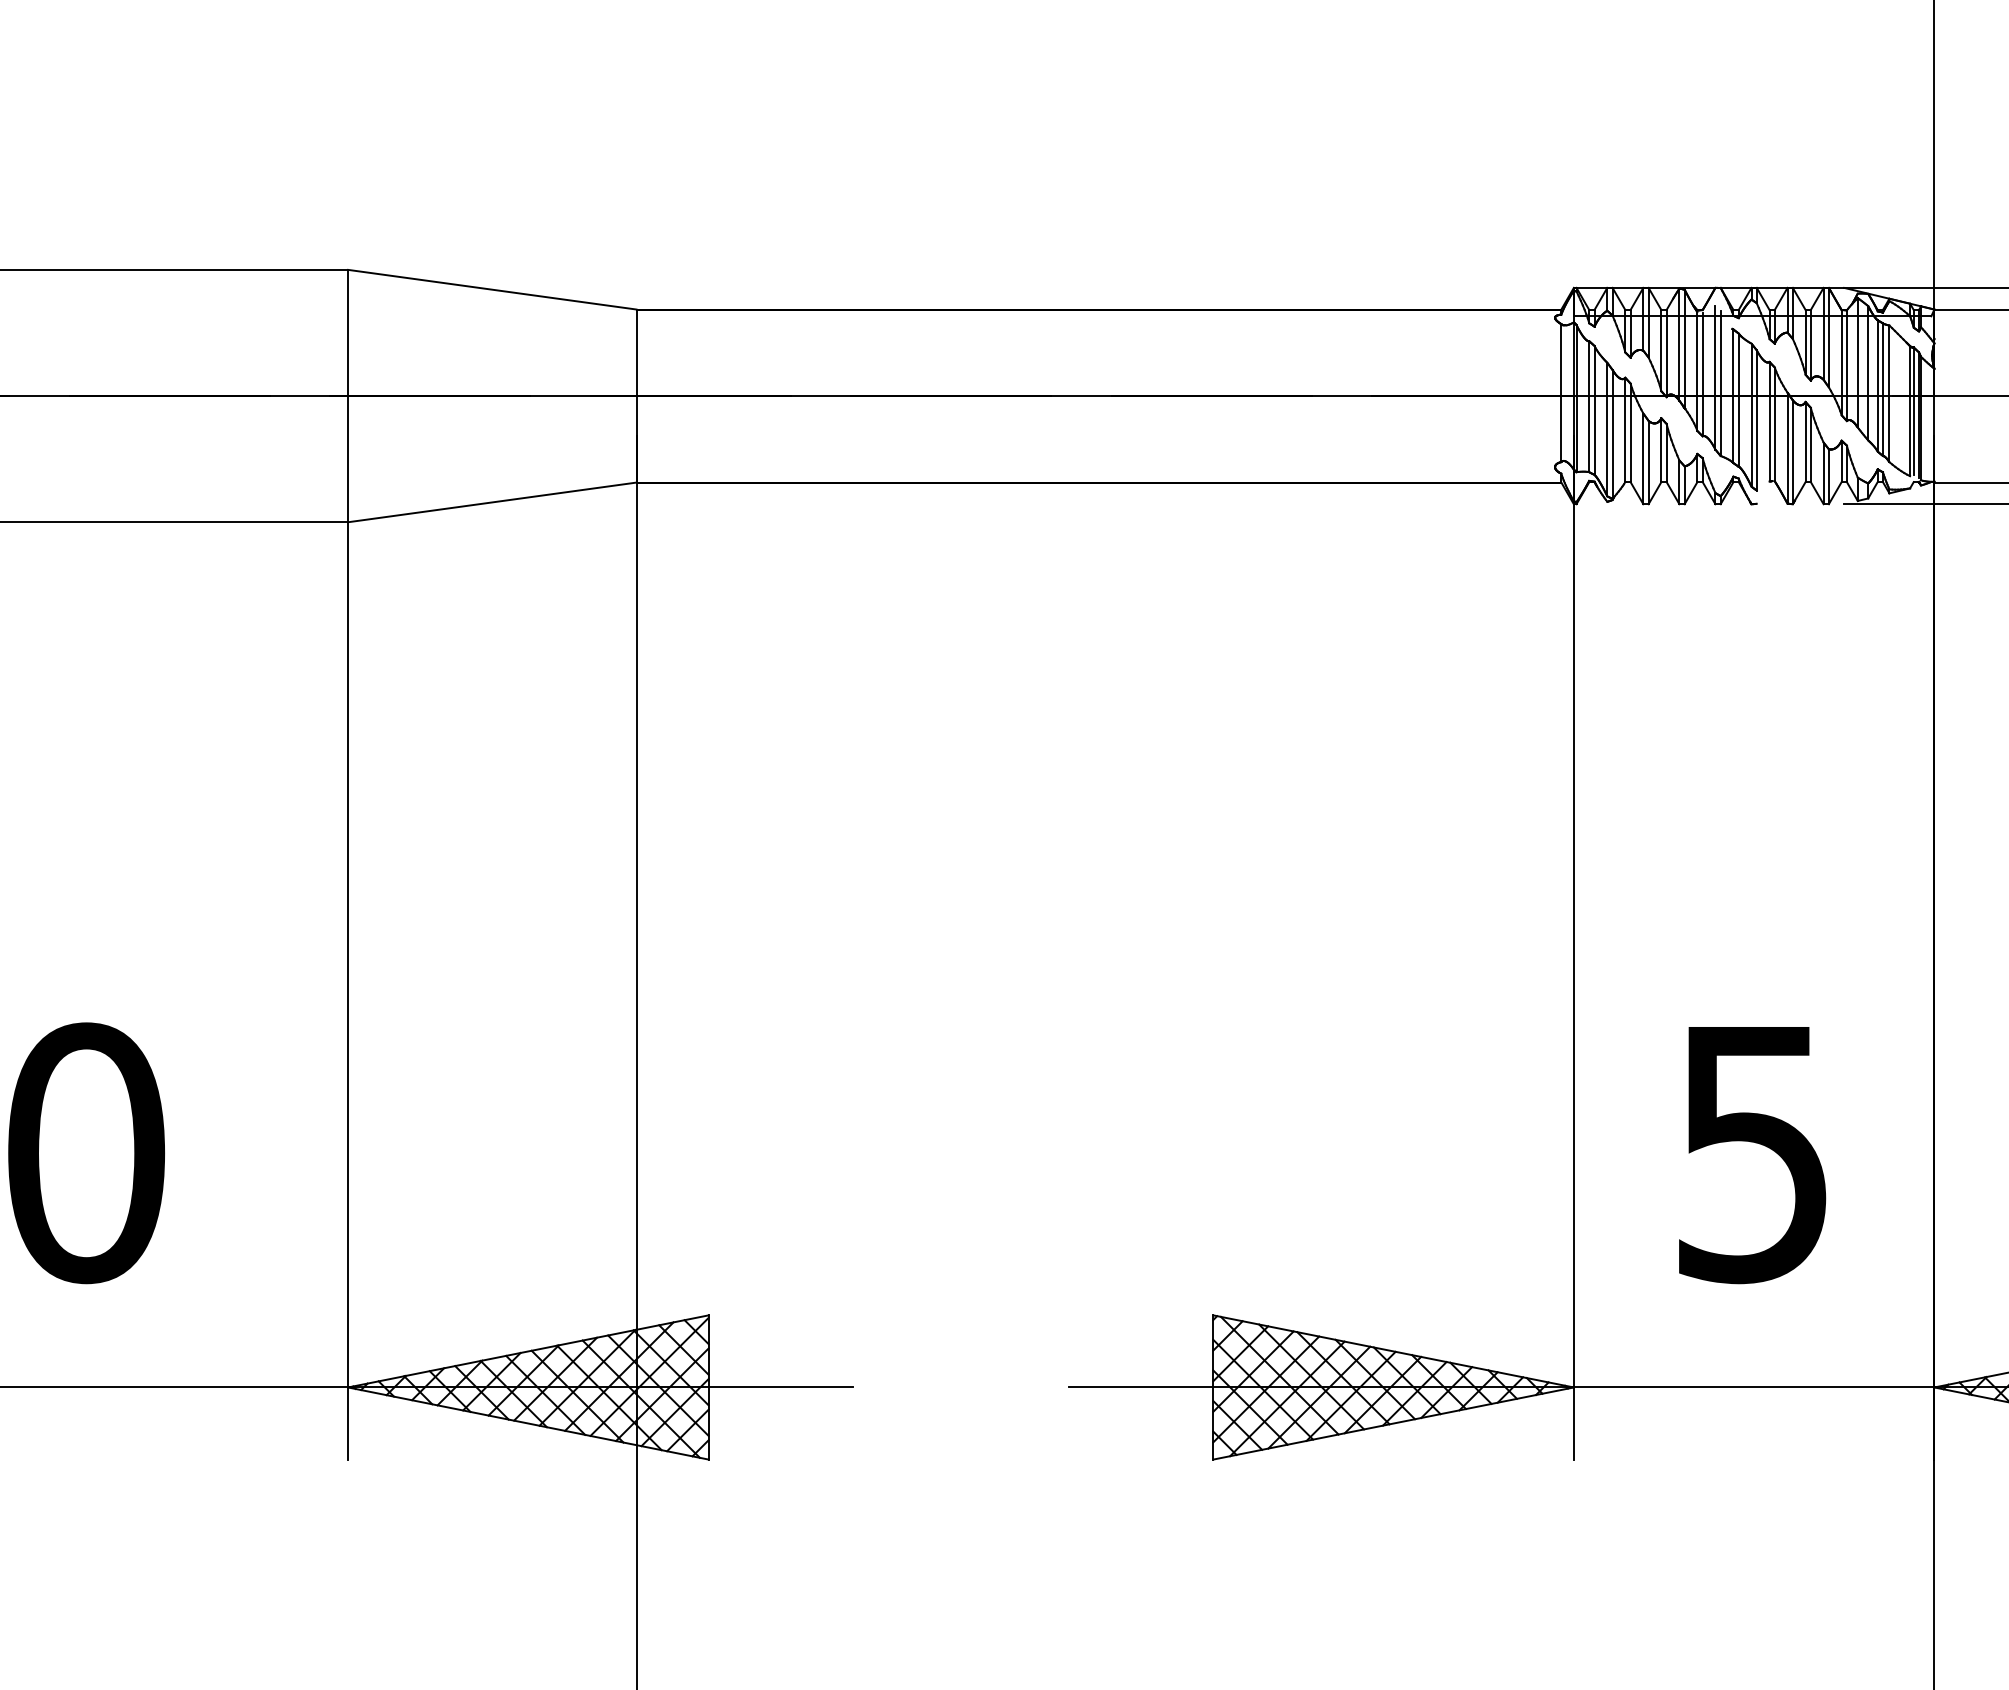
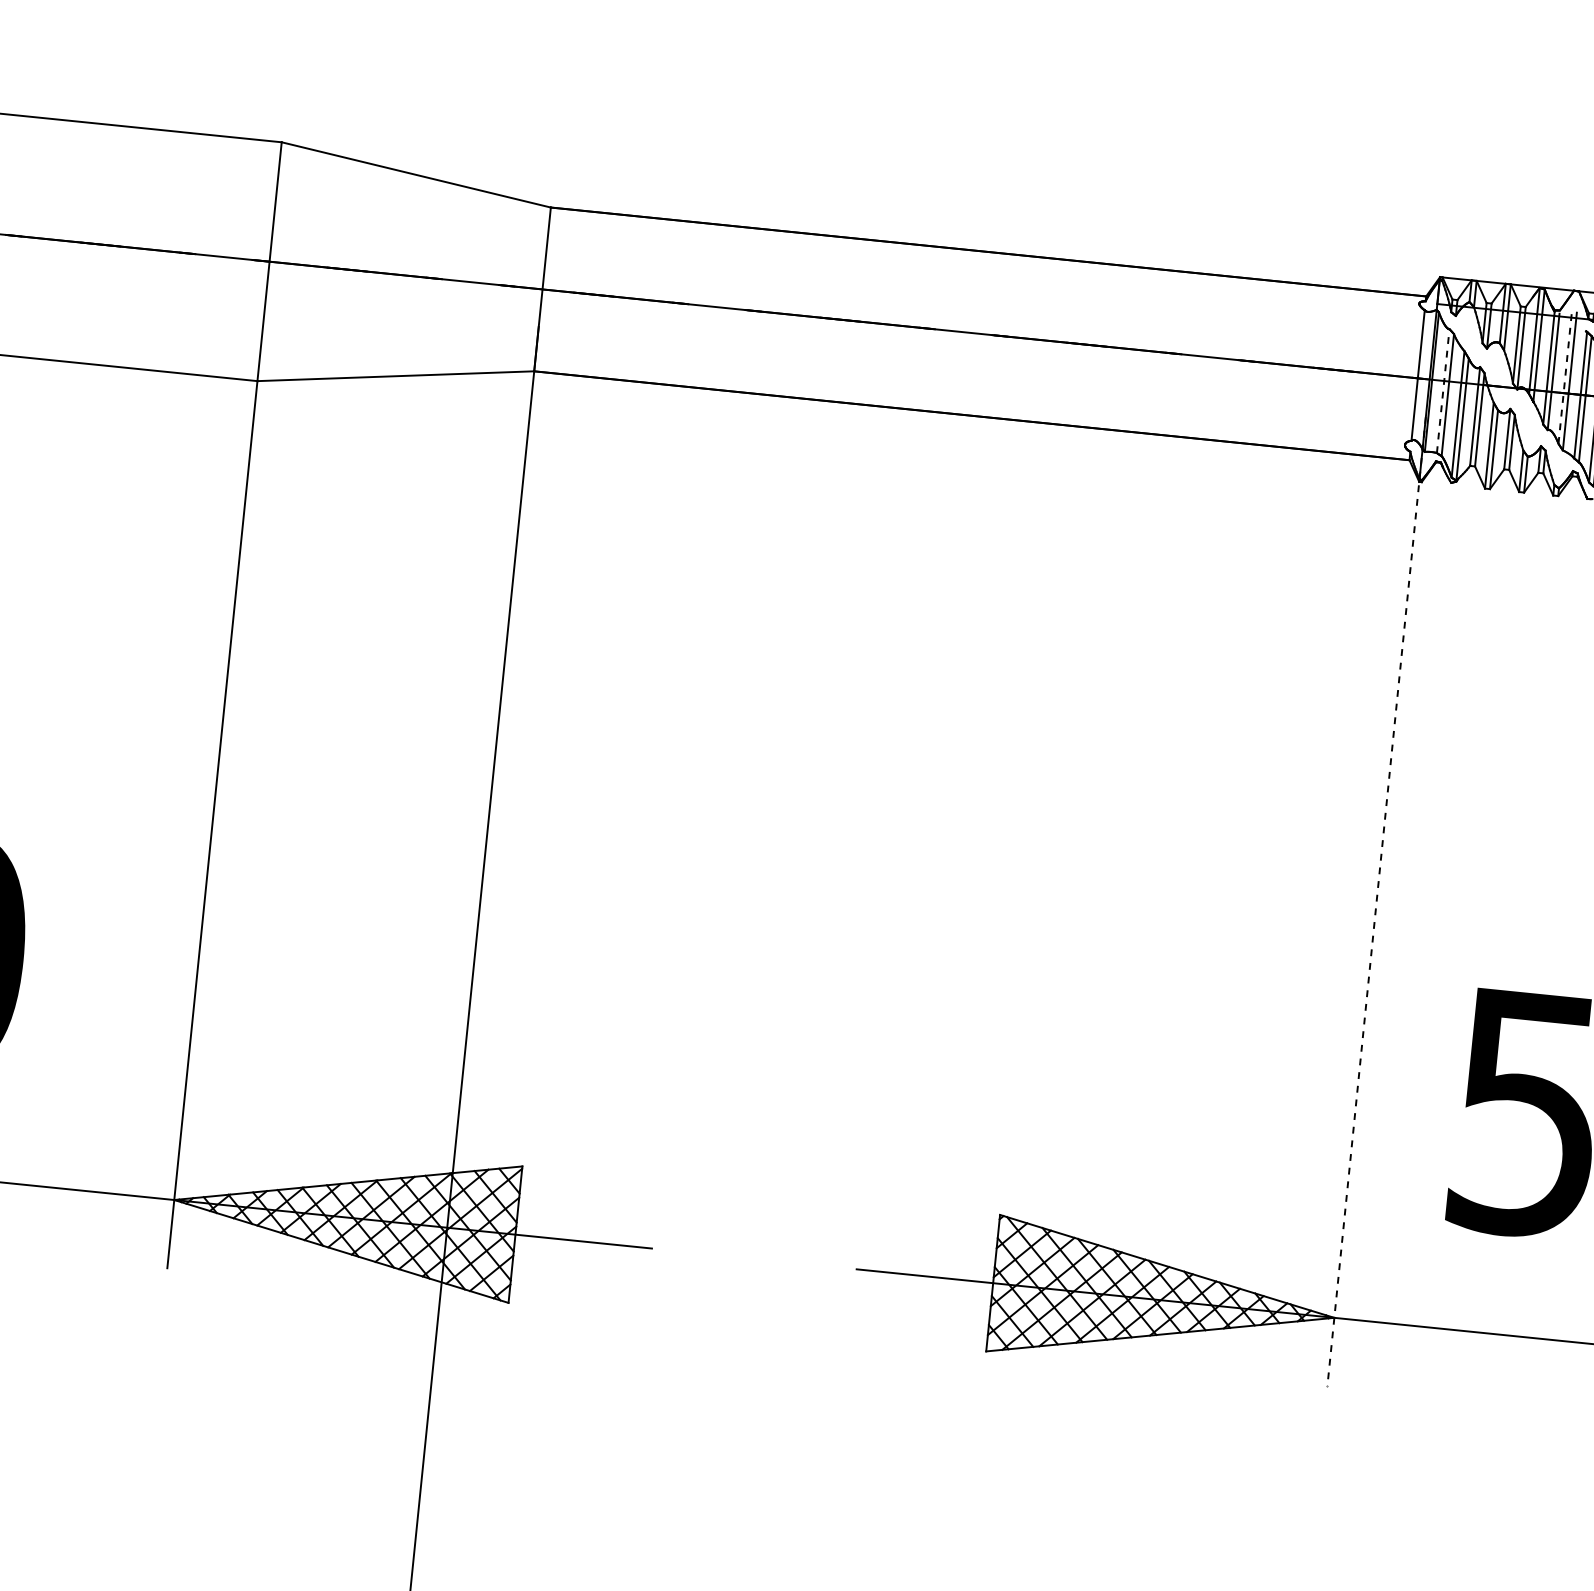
line: (1715, 377) -> (1565, 375), solid -> dashed
line: (1589, 406) -> (1443, 390), solid -> dashed
line: (1573, 947) -> (1376, 901), solid -> dashed

